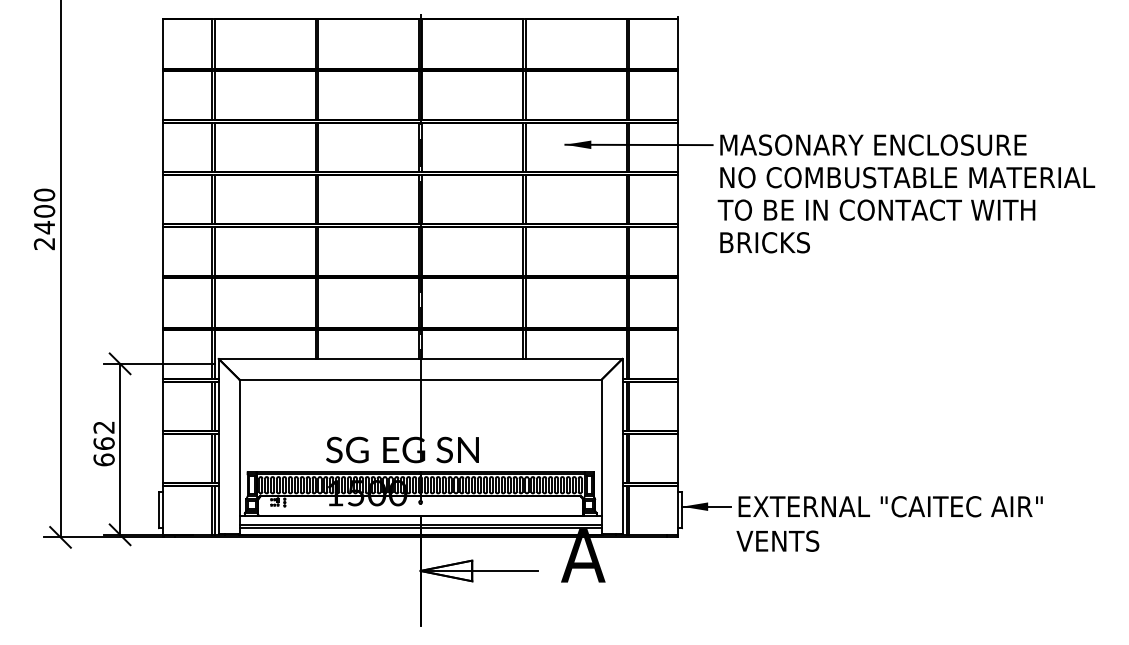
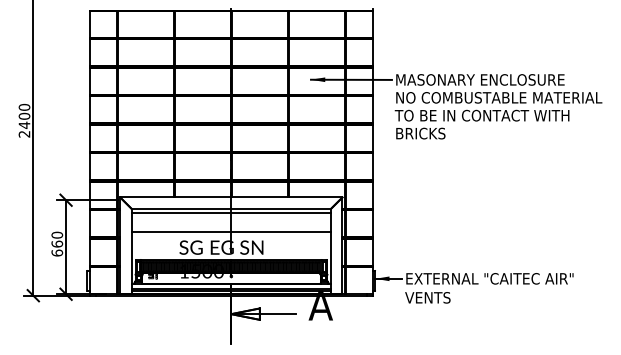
line: (419, 387) -> (230, 213), added
line: (419, 422) -> (230, 232), added
text: (104, 426) -> (57, 234), 662 -> 660

